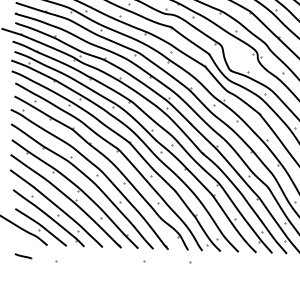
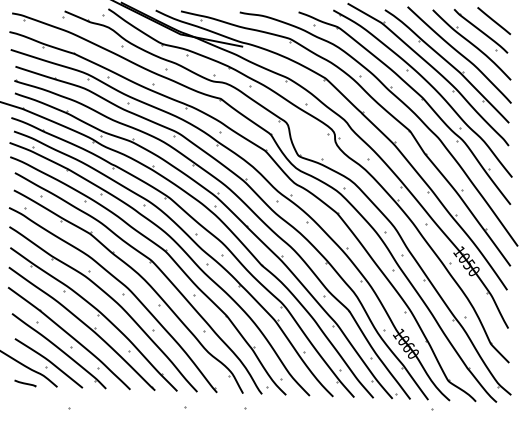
line: (23, 256) -> (25, 383), moved

